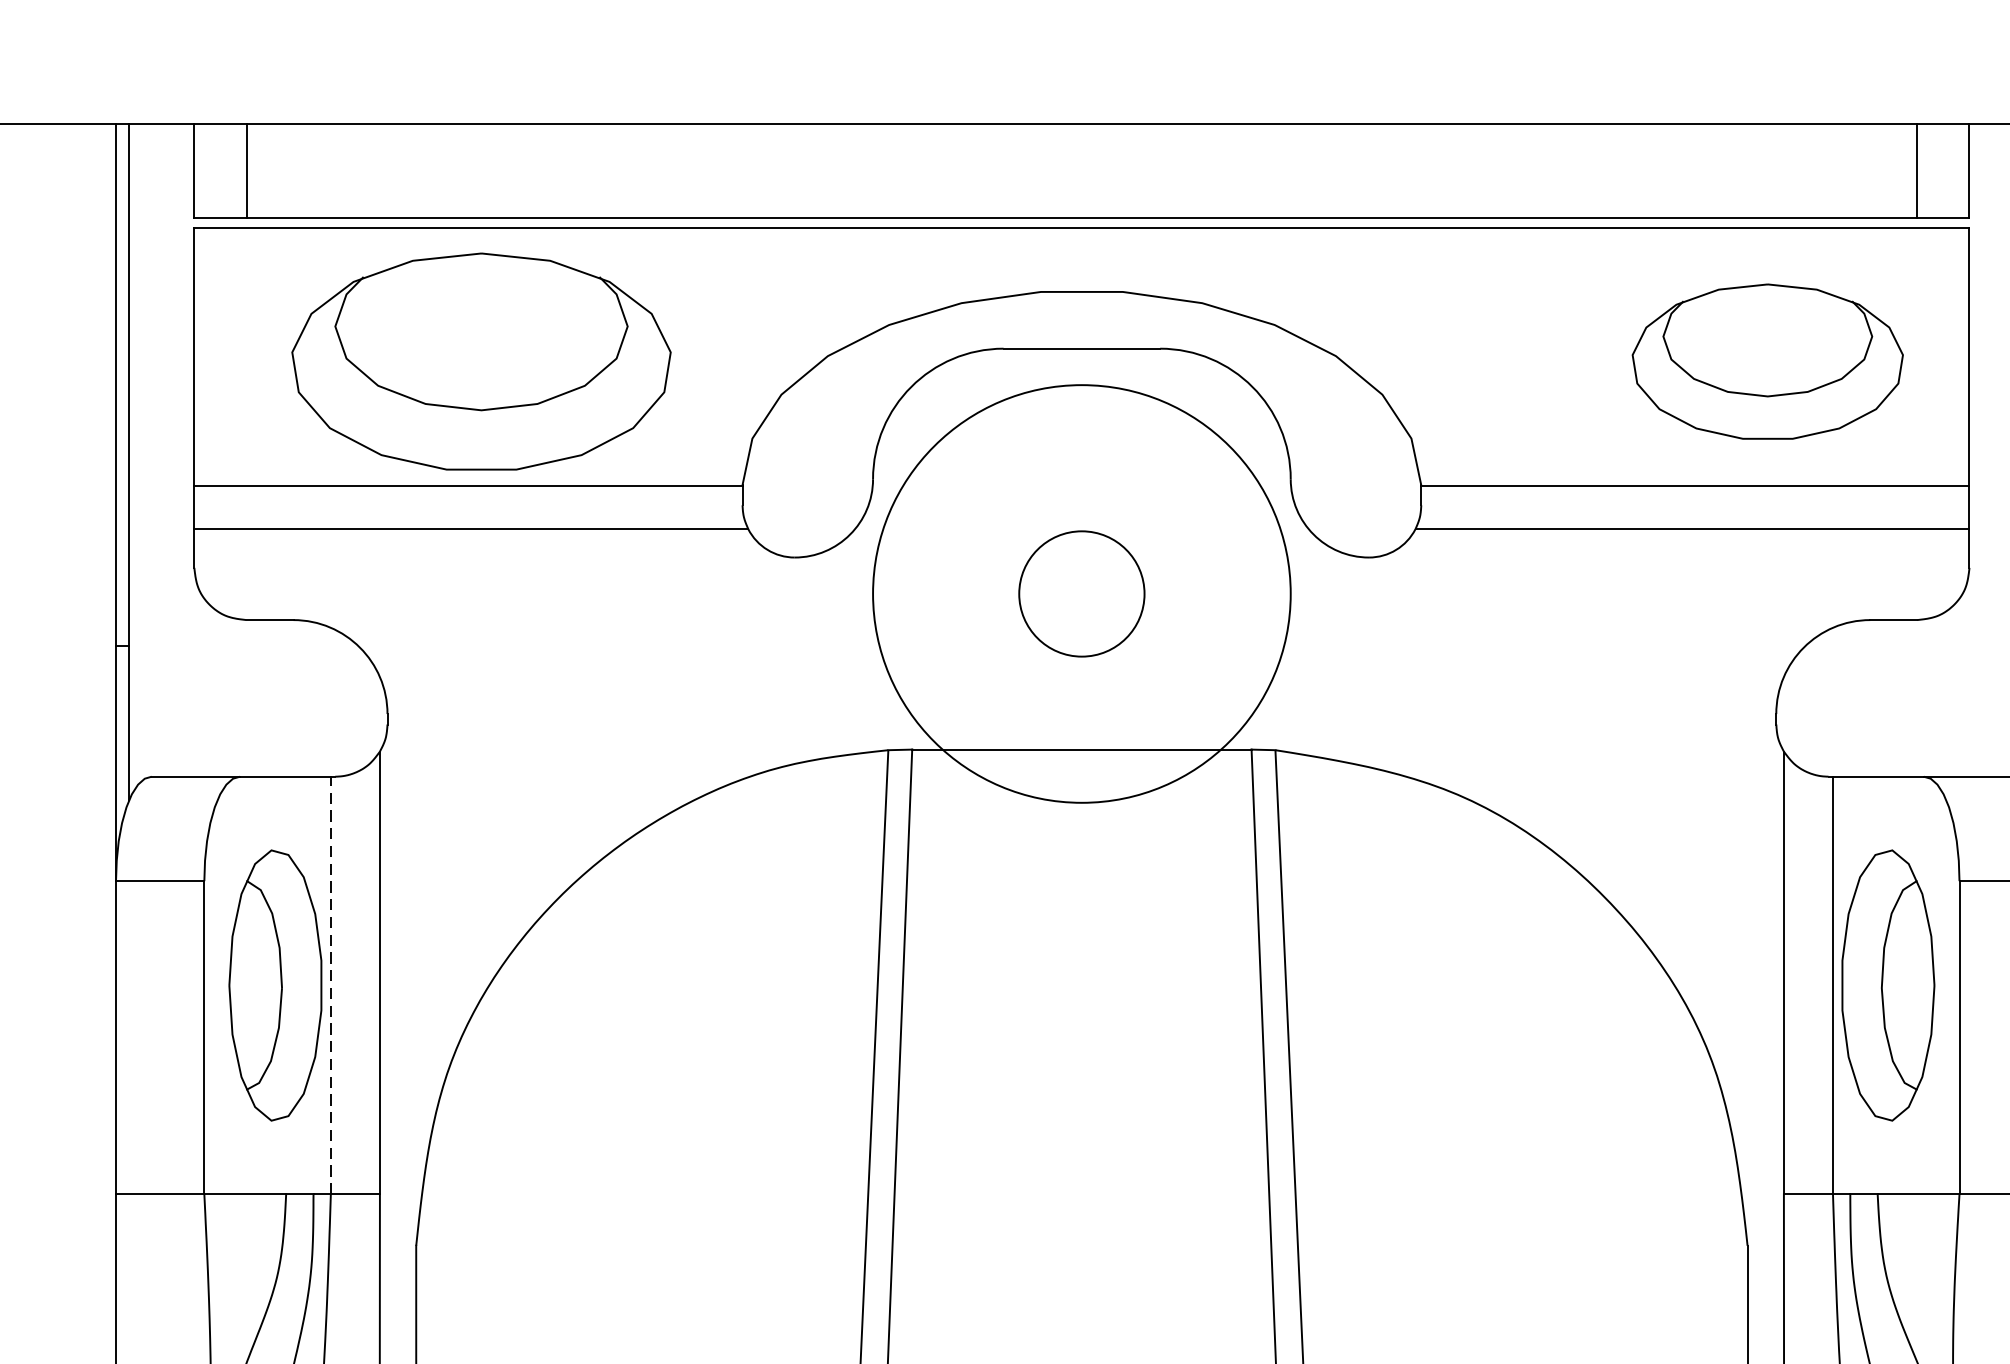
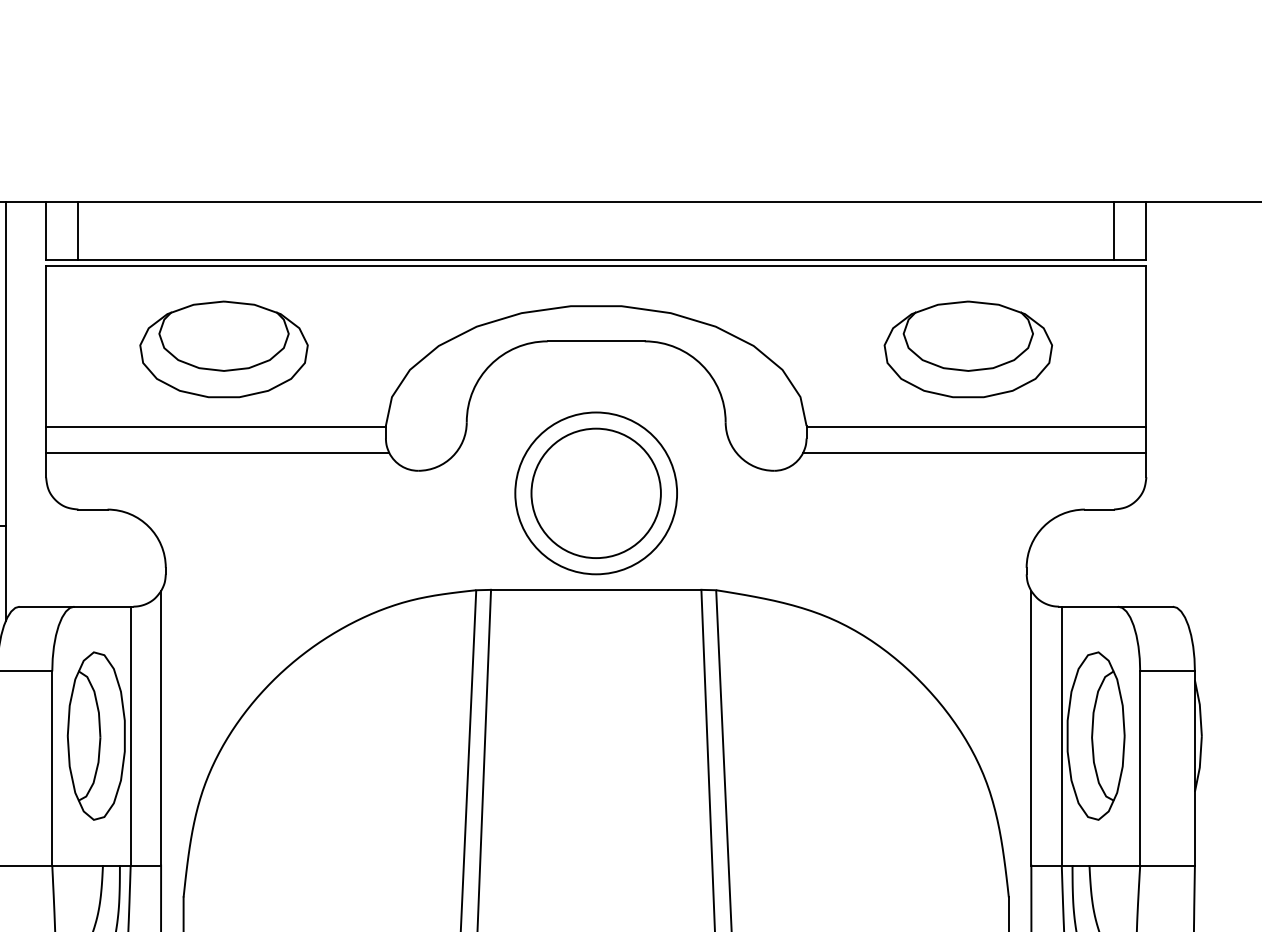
part: (480, 361) -> (223, 349), size x0.71
part: (1766, 361) -> (967, 349), moved
circle: (1080, 594) -> (595, 493), size x1.67
circle: (1082, 594) -> (596, 493), size x0.62
line: (330, 984) -> (130, 735), dashed -> solid

